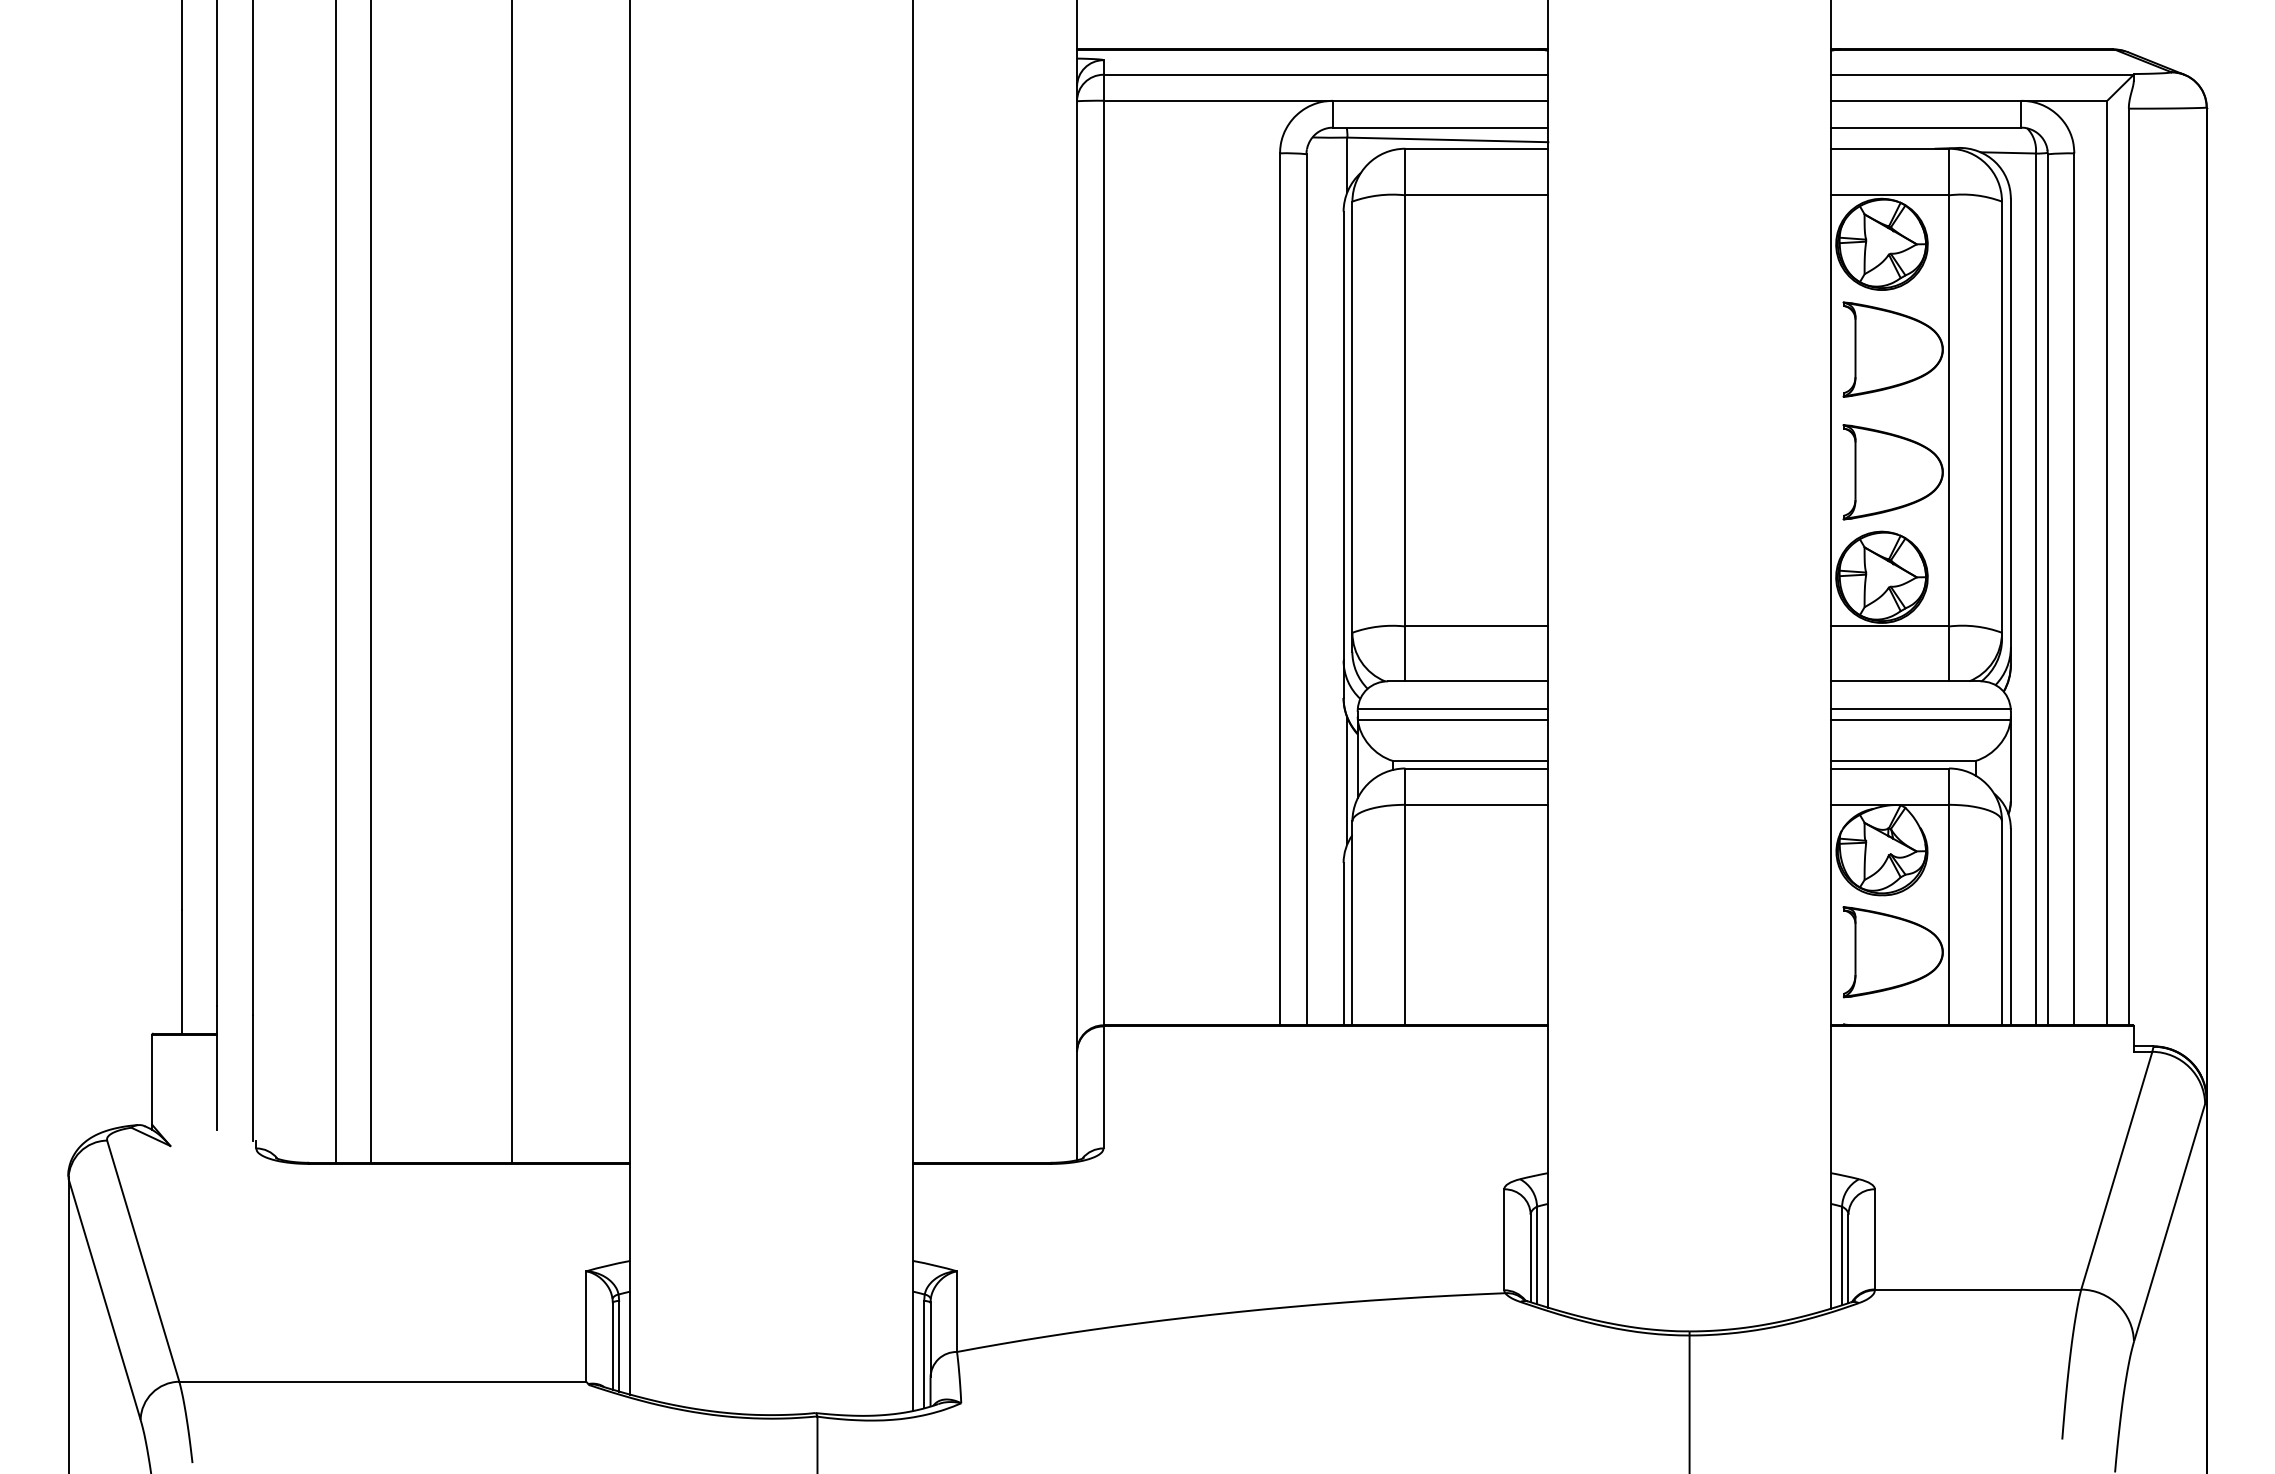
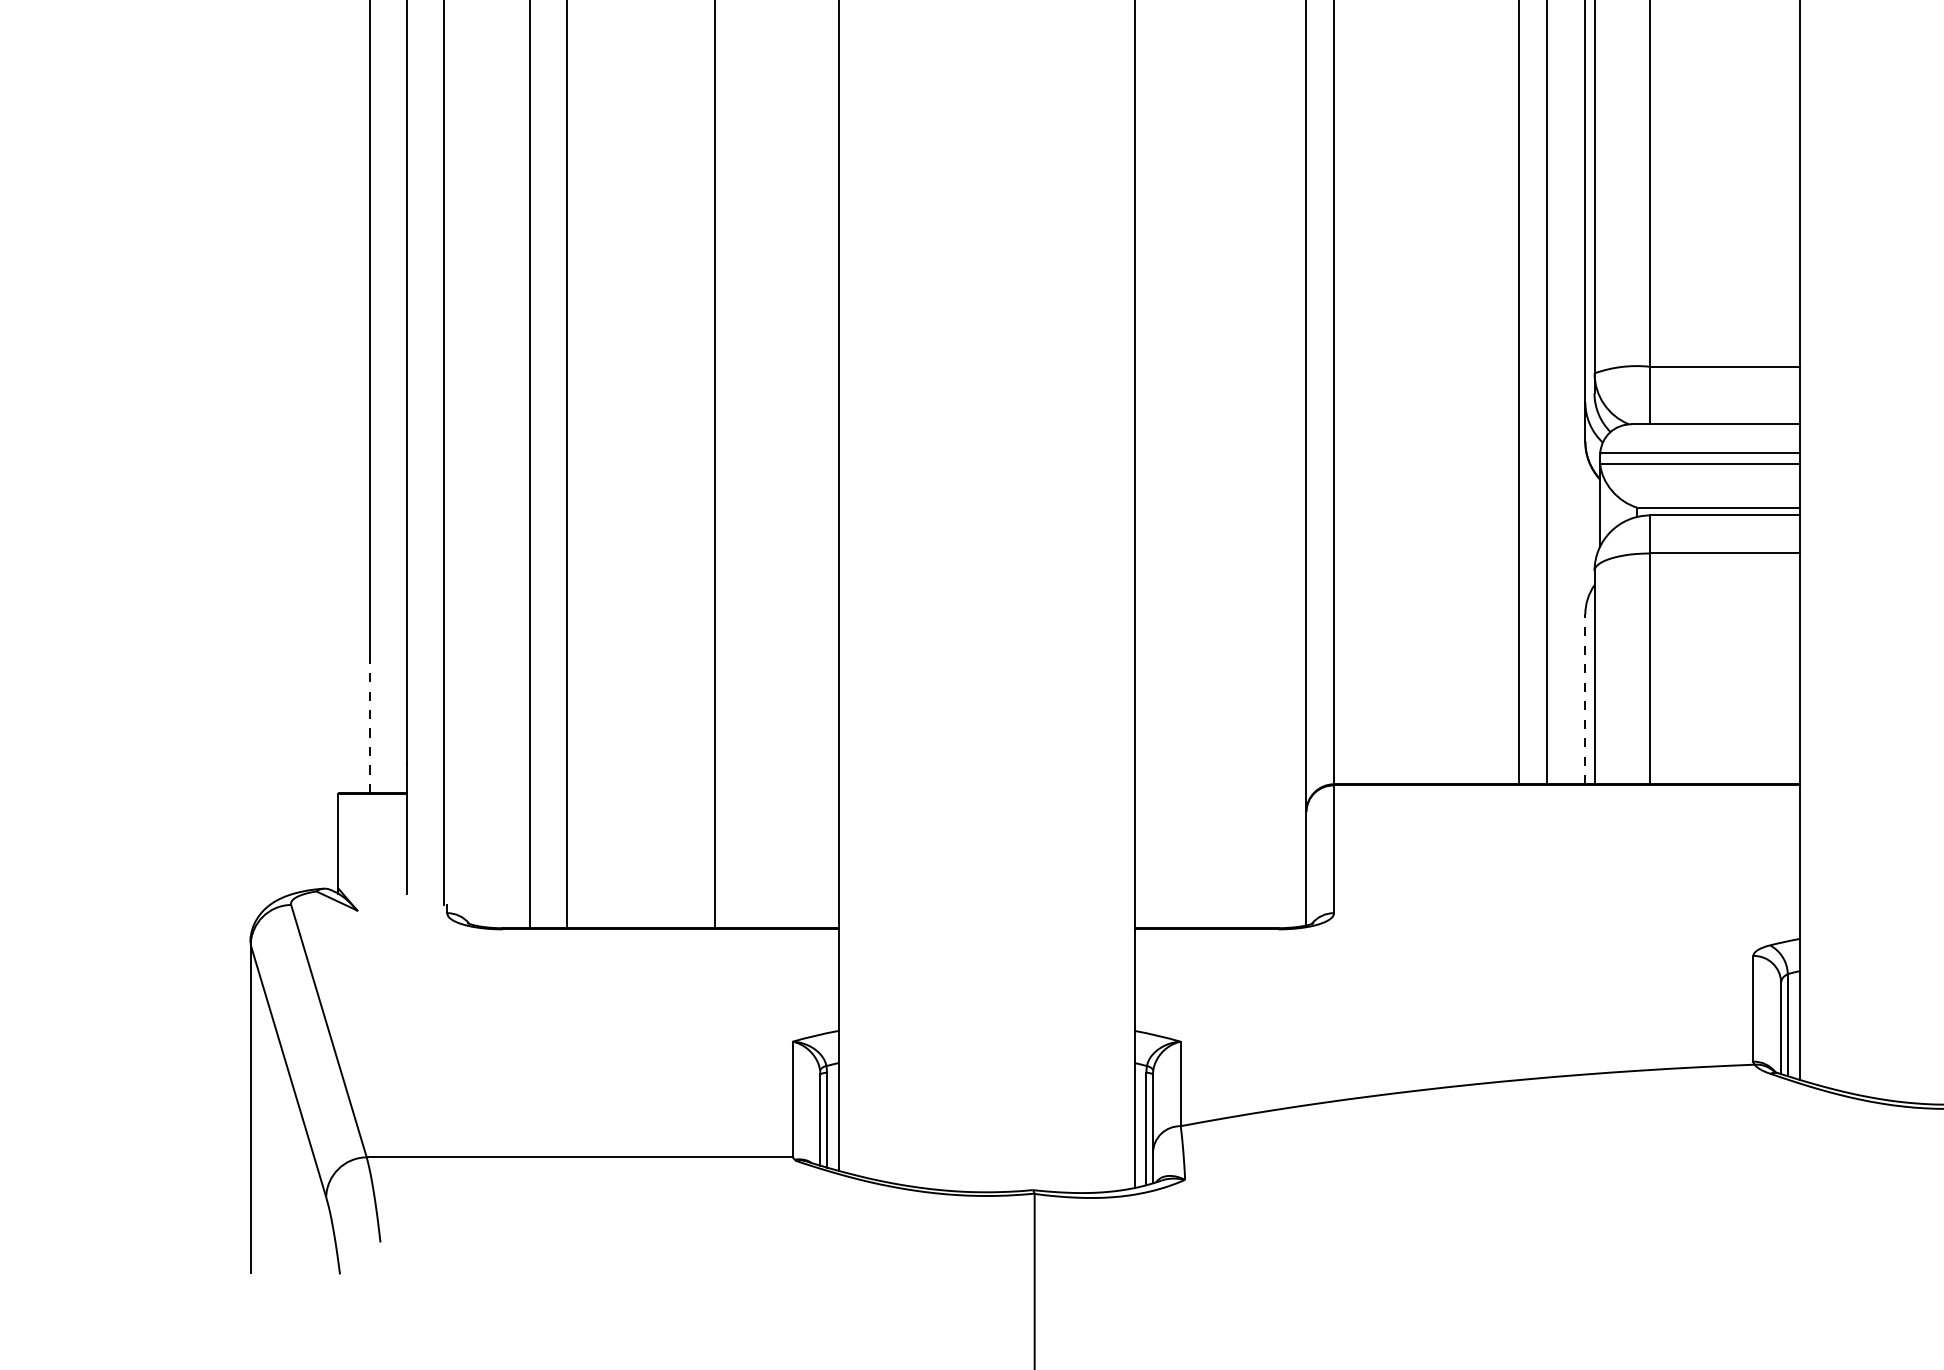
line: (1347, 780) -> (1589, 528), removed
line: (1343, 943) -> (1585, 698), solid -> dashed
line: (182, 971) -> (370, 727), solid -> dashed

